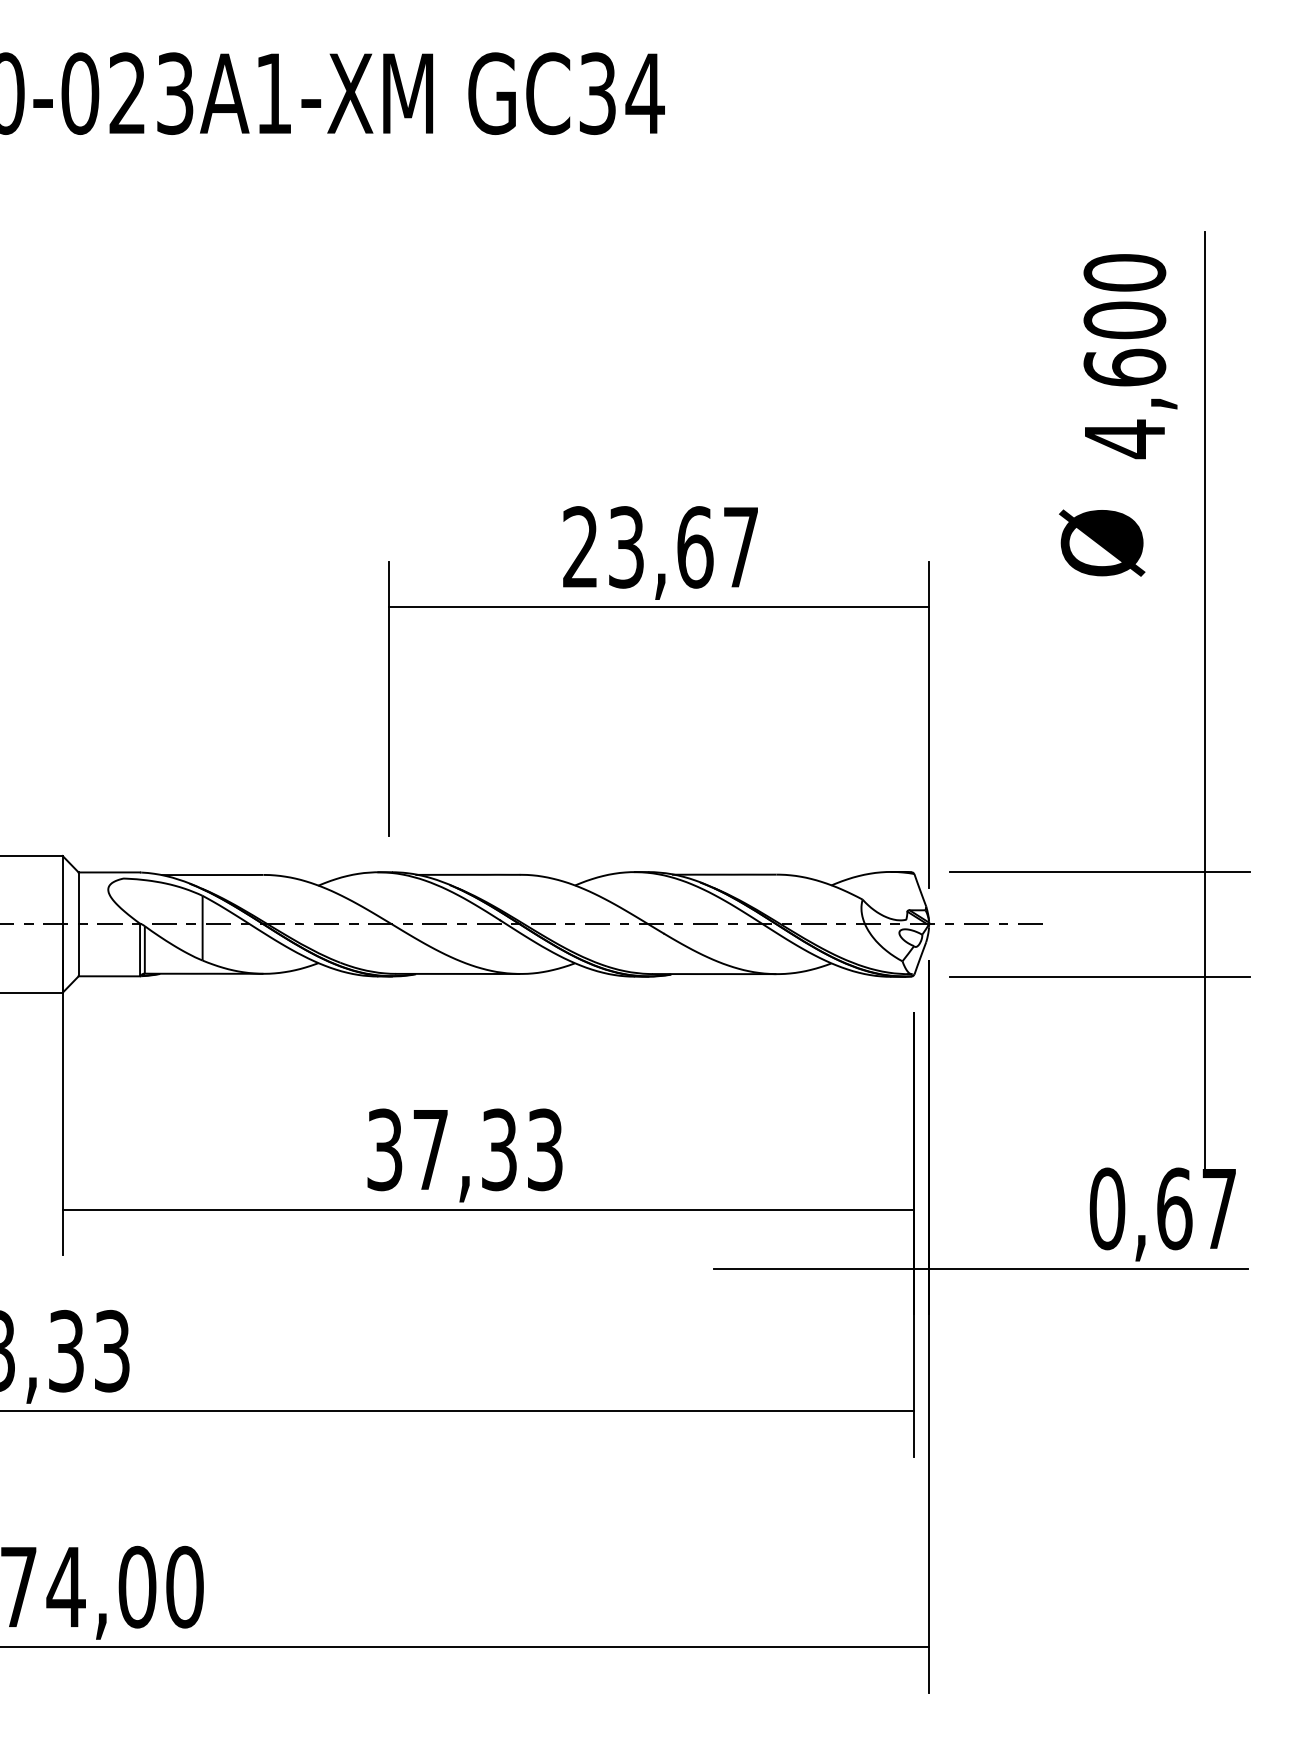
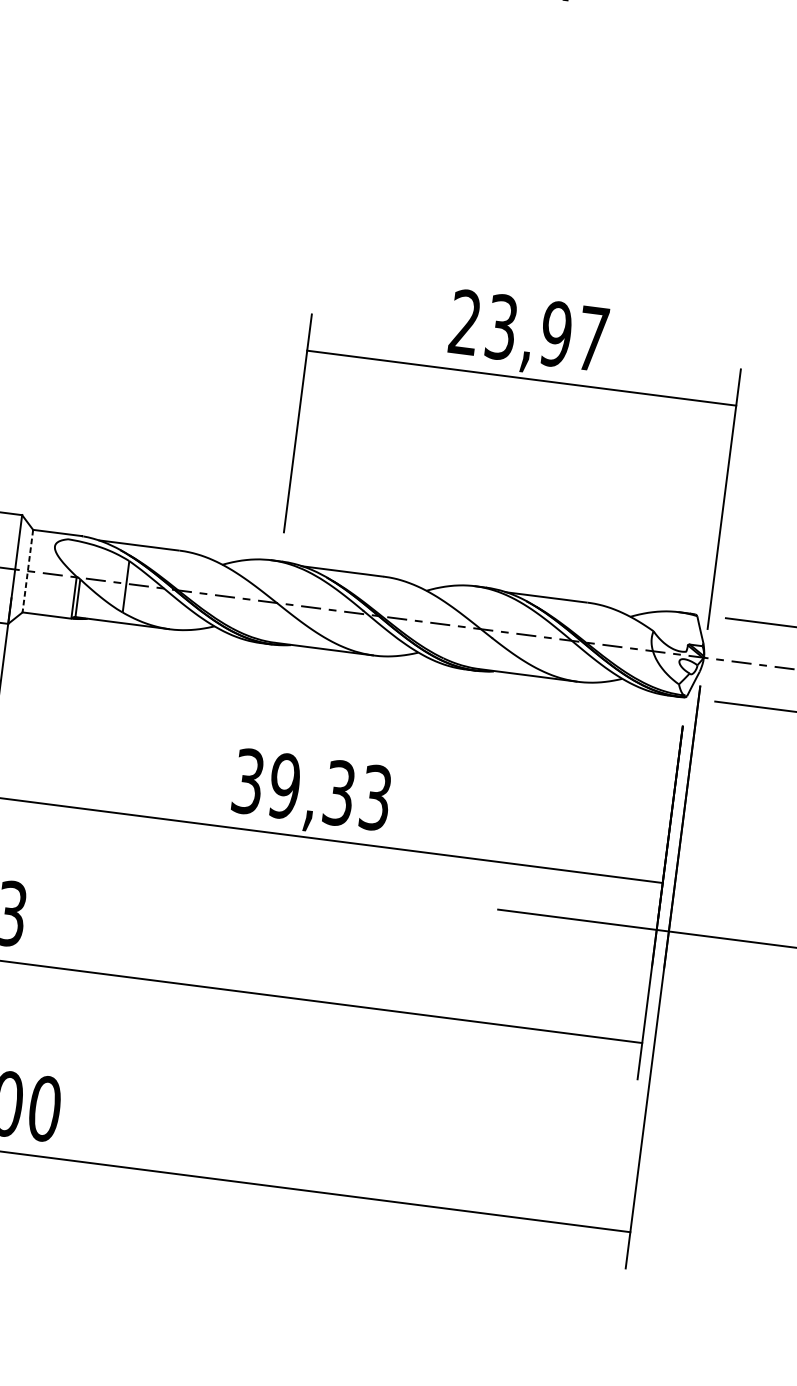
text: (695, 547) -> (556, 334), 23,67 -> 23,97
line: (78, 924) -> (27, 571), solid -> dashed
text: (430, 1149) -> (284, 785), 37,33 -> 39,33

